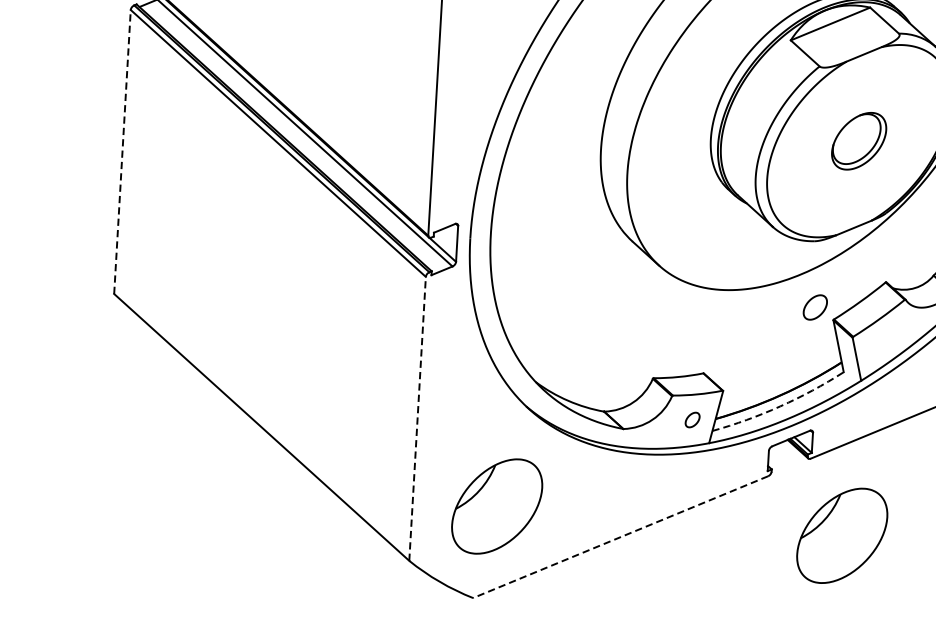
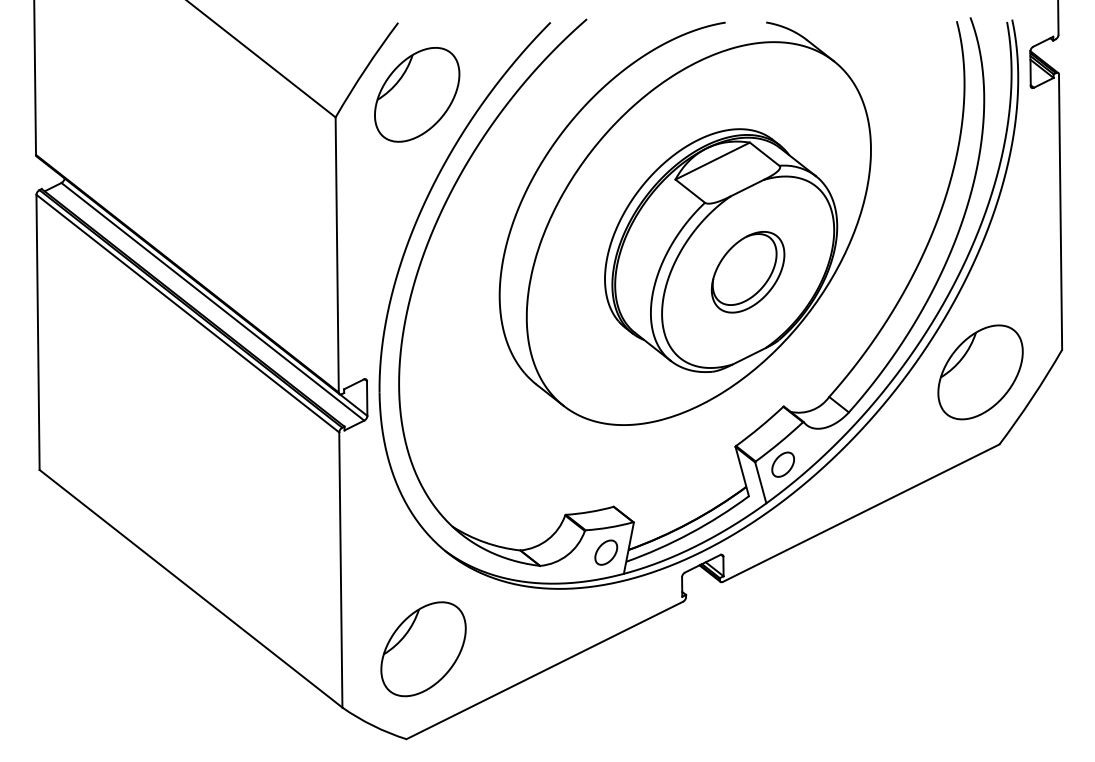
part: (859, 141) -> (748, 272), size x1.43
line: (122, 152) -> (38, 332), dashed -> solid
part: (814, 307) -> (782, 464), moved
arc: (780, 406) -> (690, 533), dashed -> solid
line: (417, 419) -> (340, 570), dashed -> solid
part: (692, 419) -> (606, 552), size x1.67
part: (842, 536) -> (758, 654), removed
line: (620, 537) -> (544, 670), dashed -> solid

